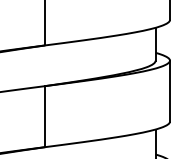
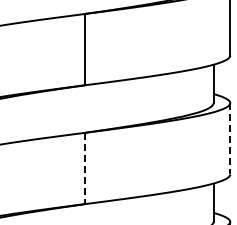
line: (170, 90) -> (230, 138), solid -> dashed
line: (45, 116) -> (84, 168), solid -> dashed

